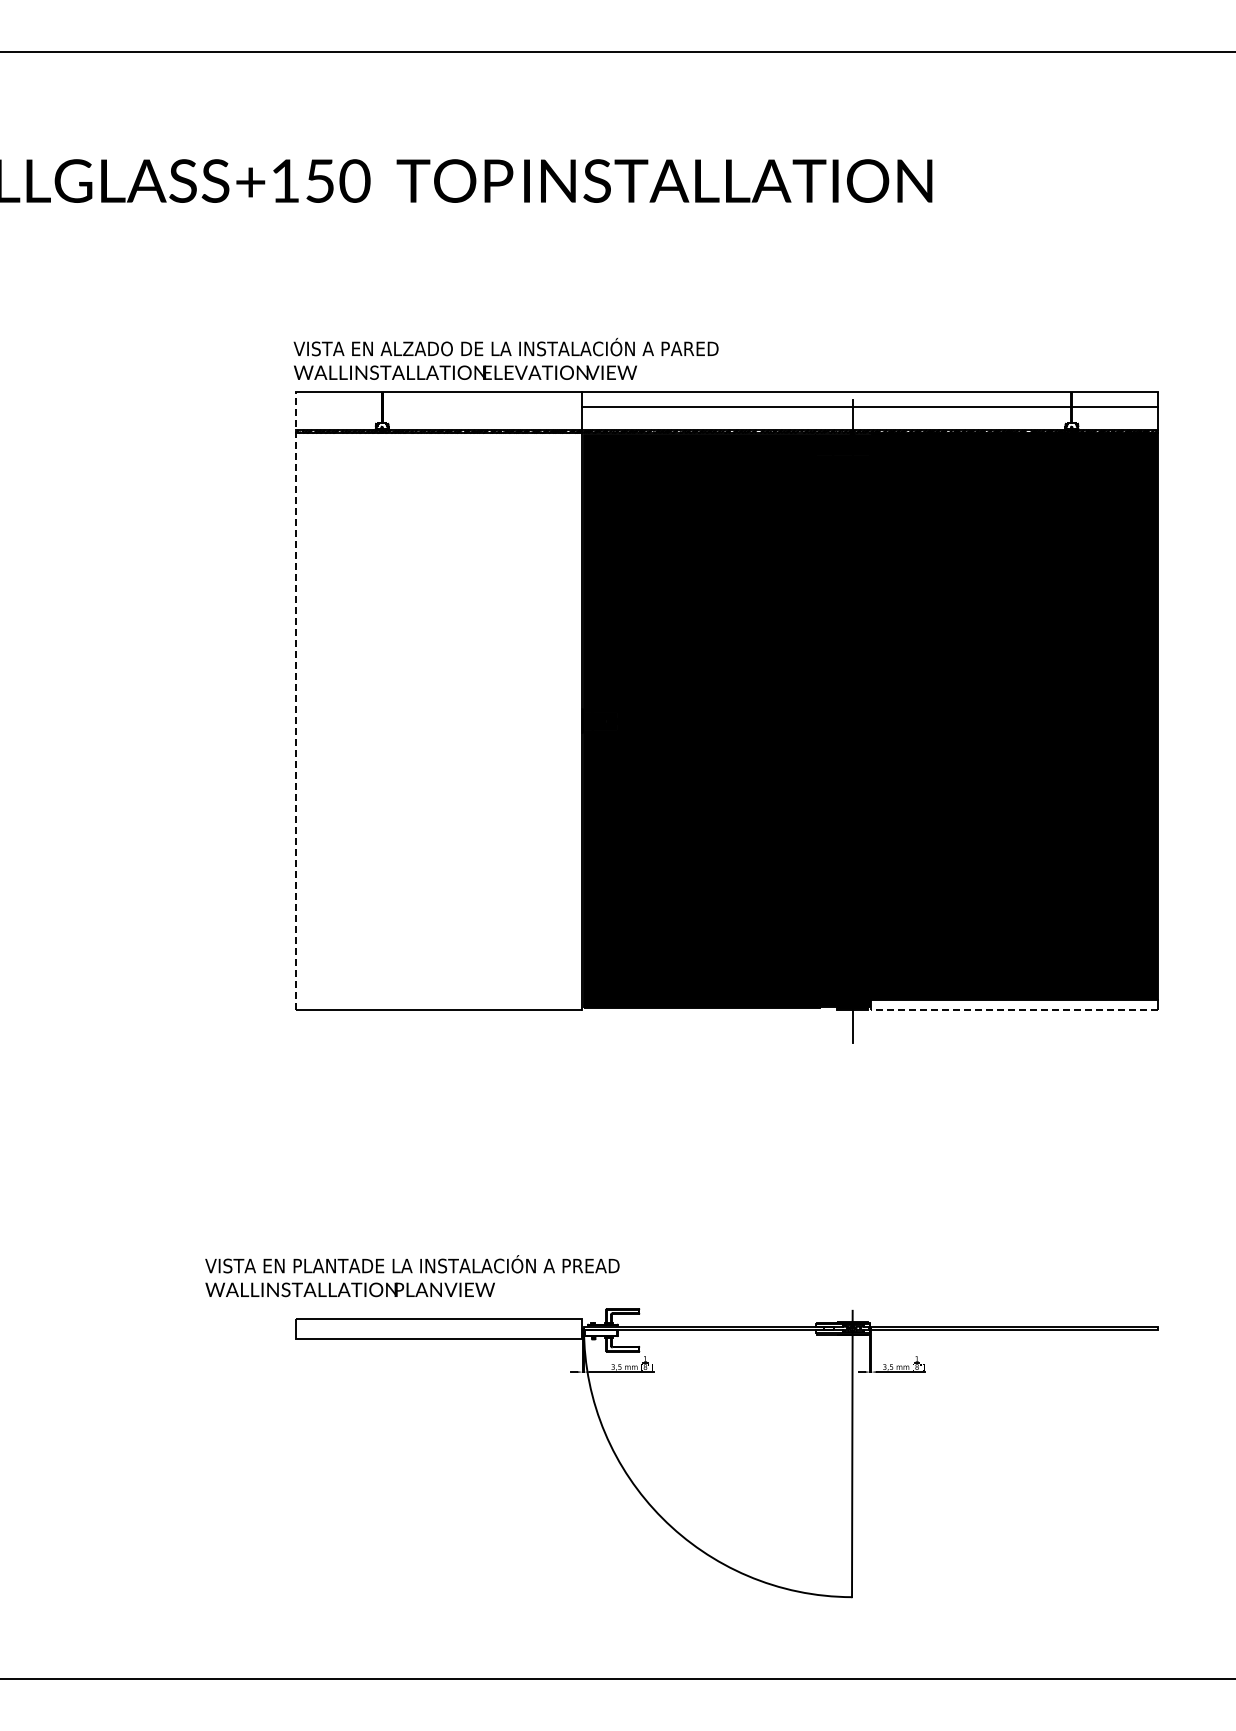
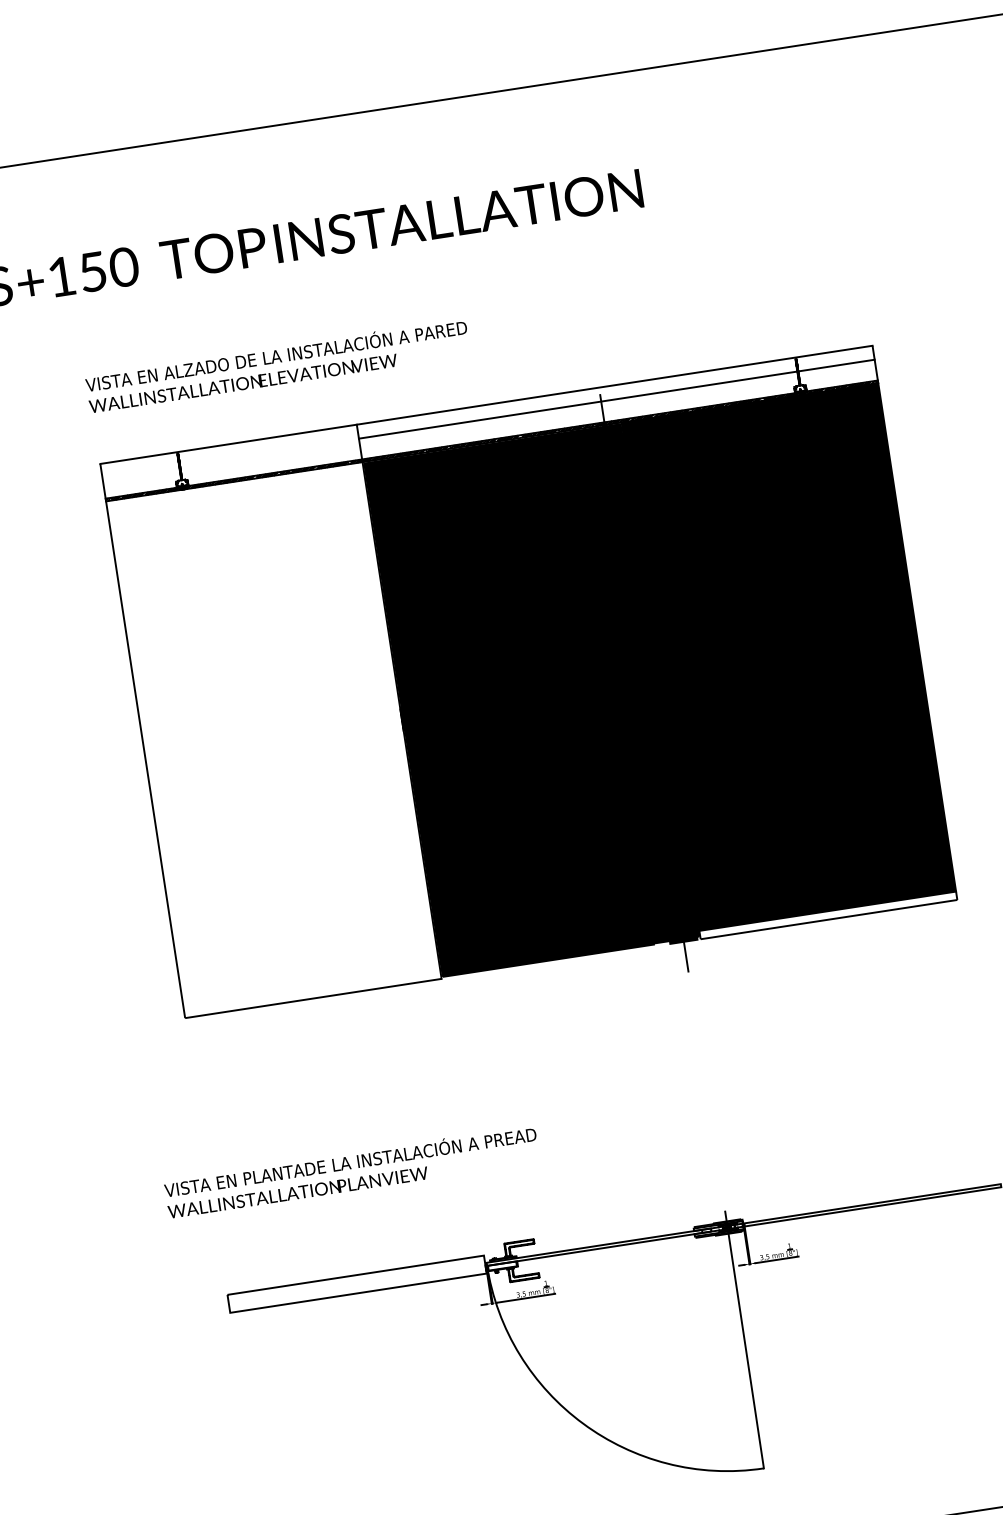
text: (505, 358) -> (277, 365), moved
line: (296, 700) -> (142, 740), dashed -> solid
line: (1014, 1009) -> (828, 919), dashed -> solid
text: (412, 1276) -> (352, 1172), moved

